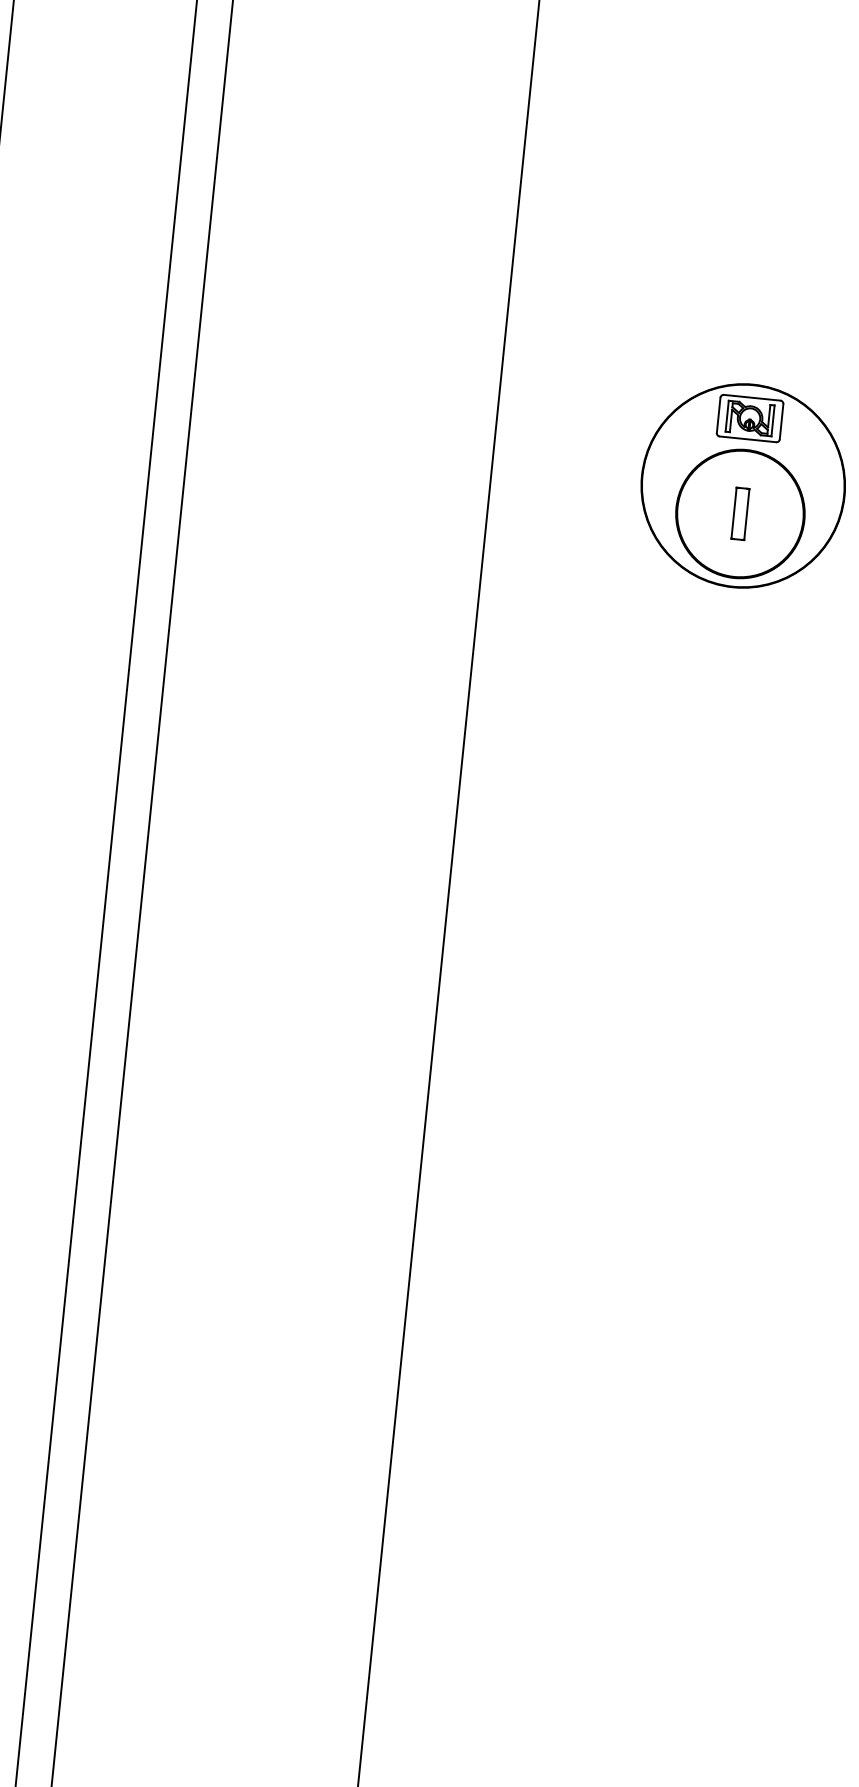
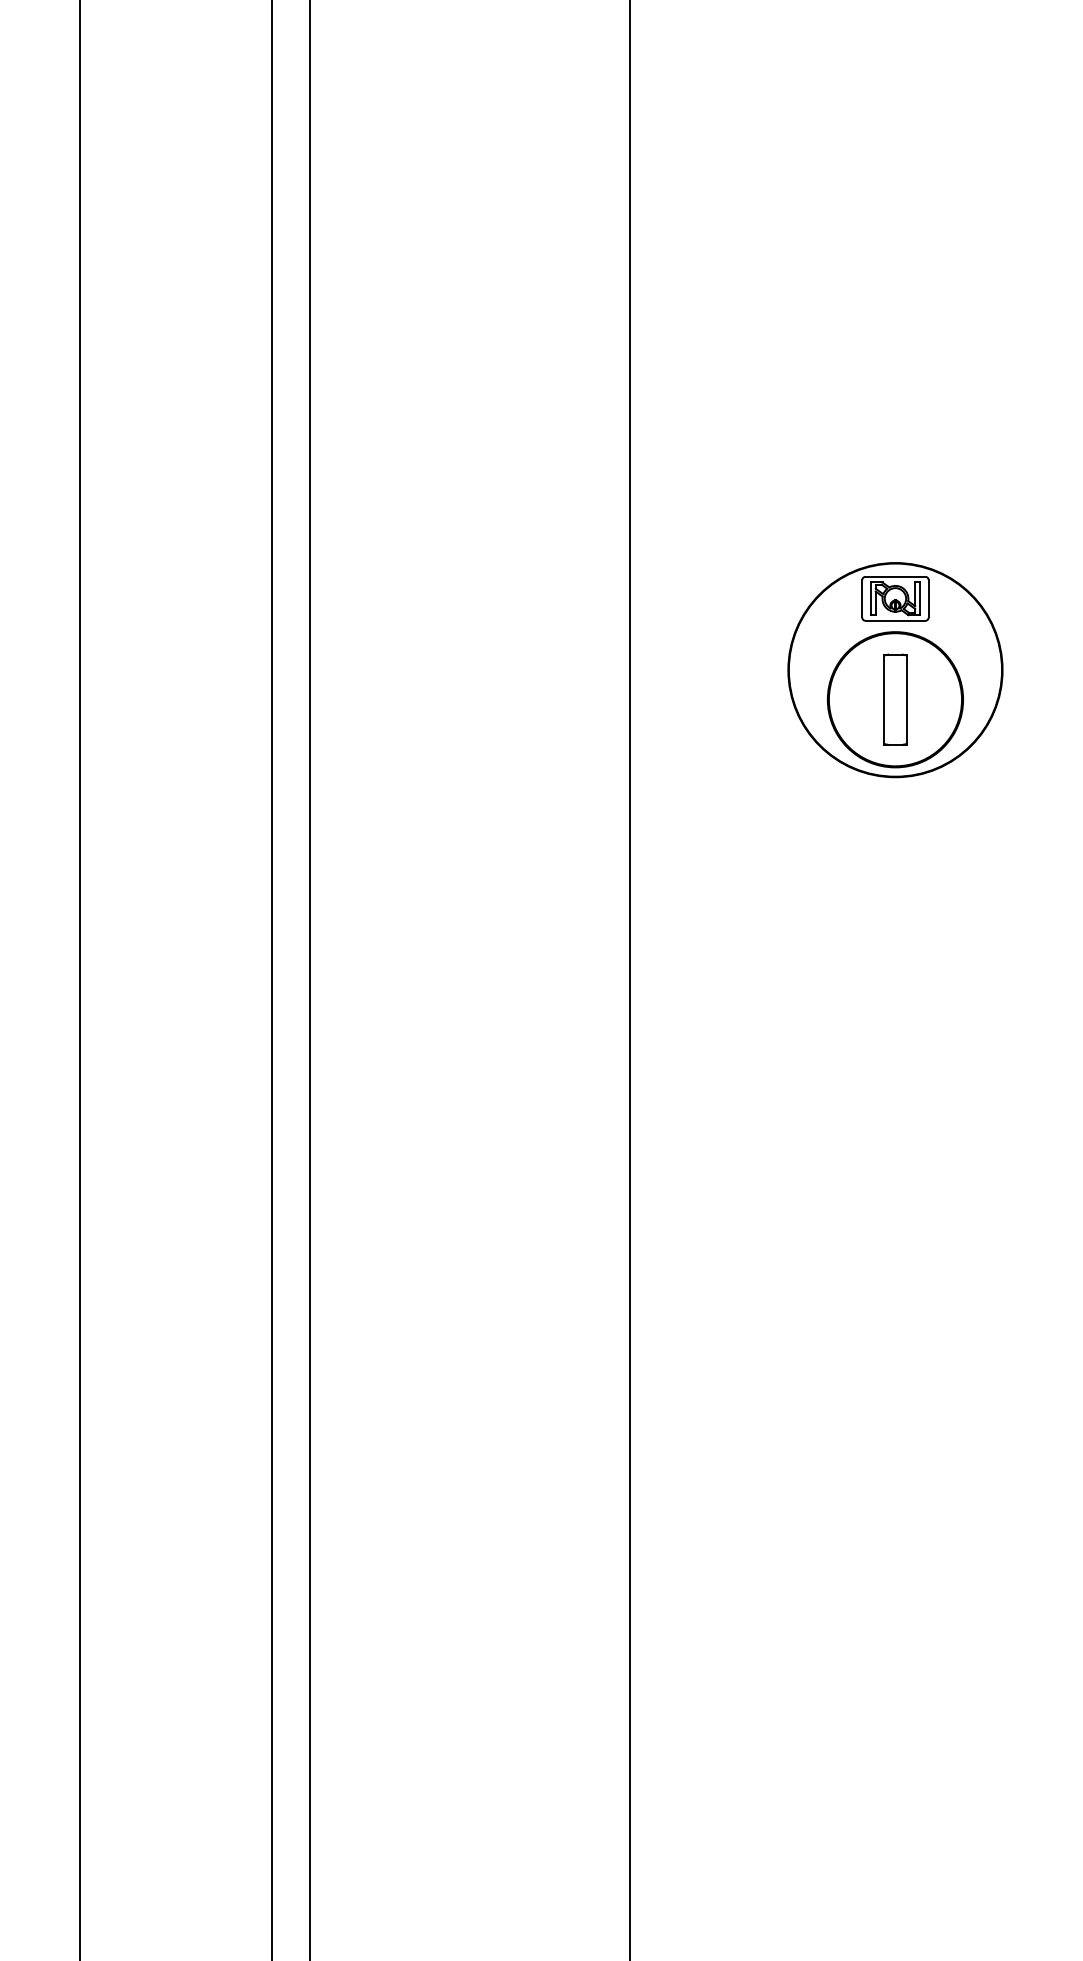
part: (740, 513) -> (895, 699), size x1.67

